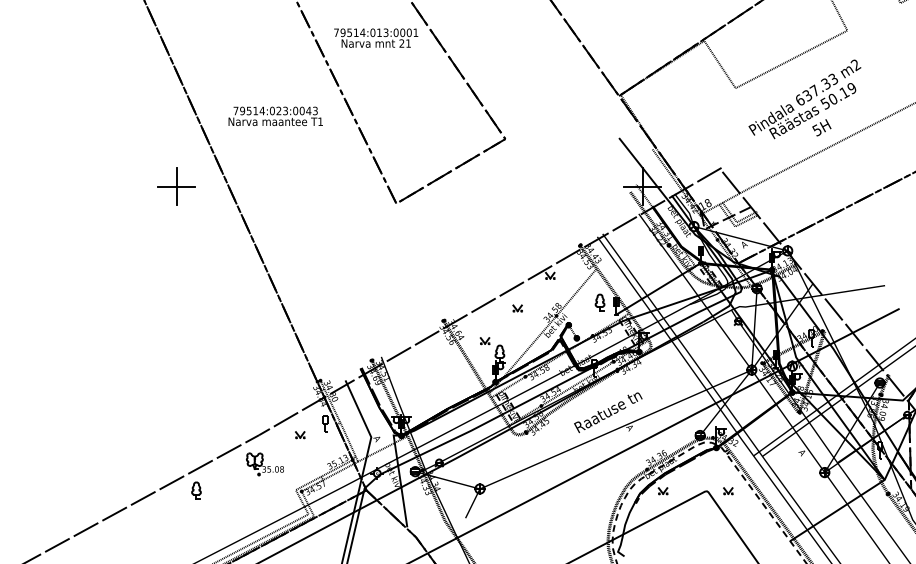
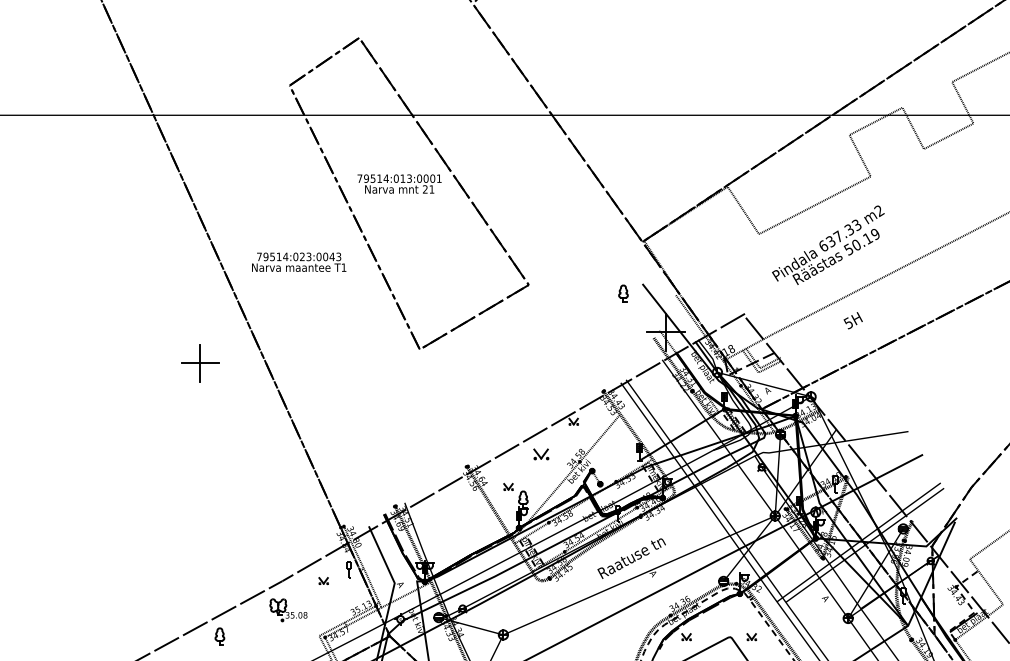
text: (821, 127) -> (852, 320), moved
part: (177, 186) -> (200, 363), moved
part: (600, 302) -> (623, 293), moved
part: (517, 308) -> (540, 454), size x1.6

